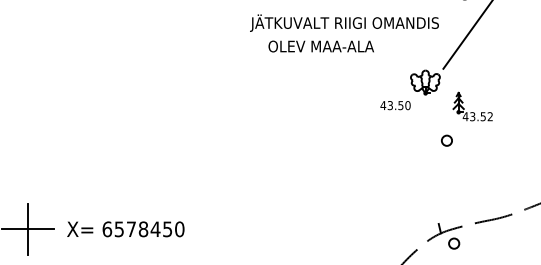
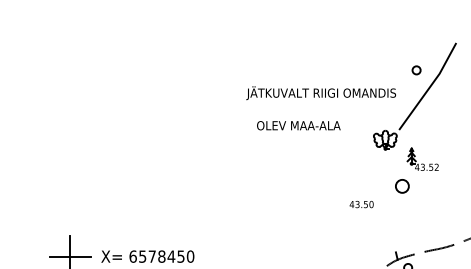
text: (320, 46) -> (298, 125), moved
text: (395, 105) -> (361, 204), moved
part: (447, 140) -> (402, 186), size x1.6

